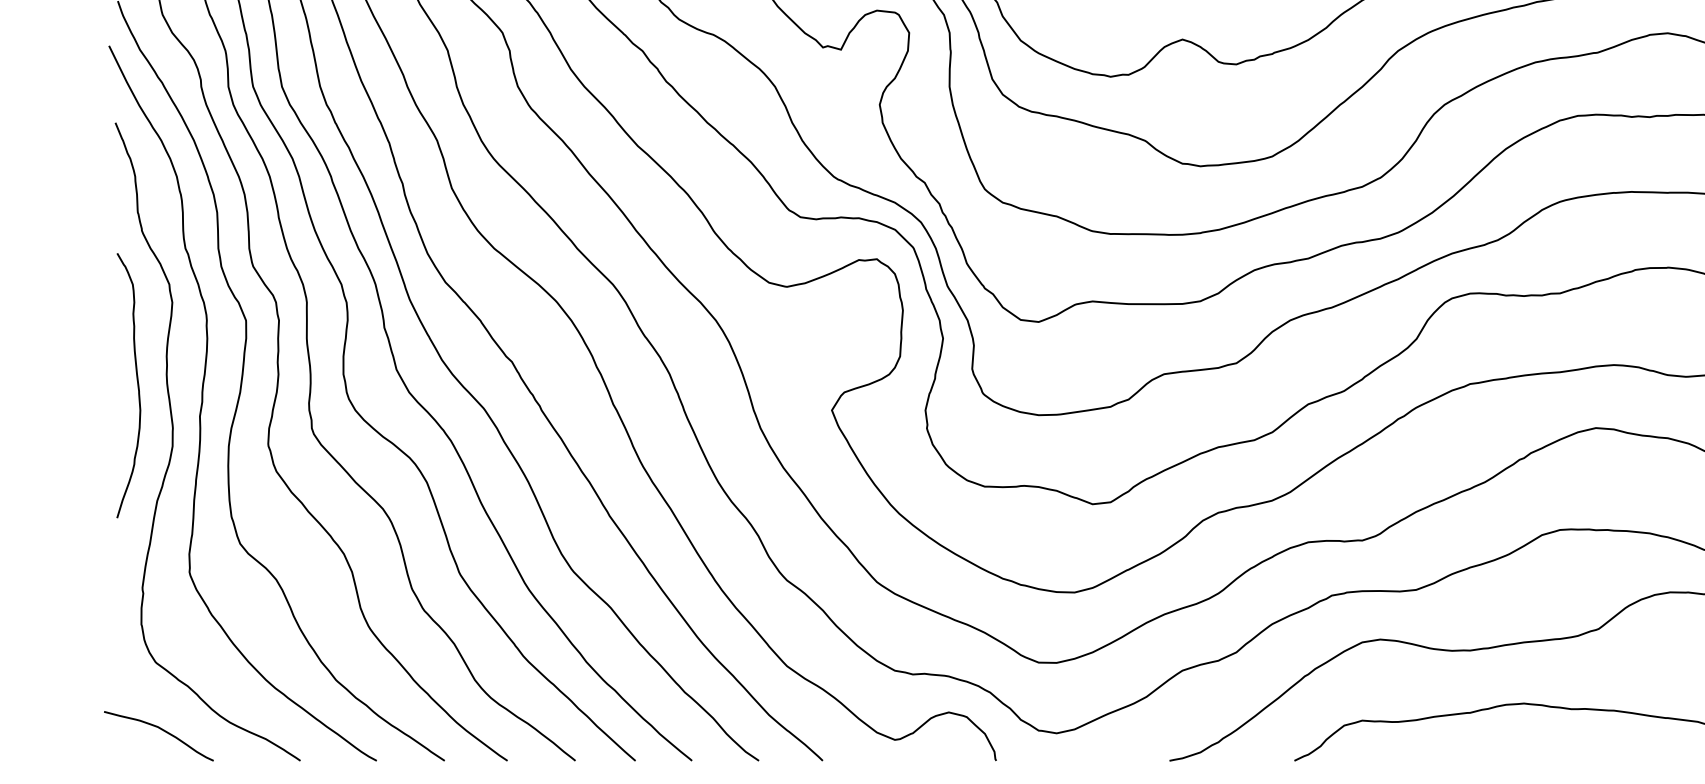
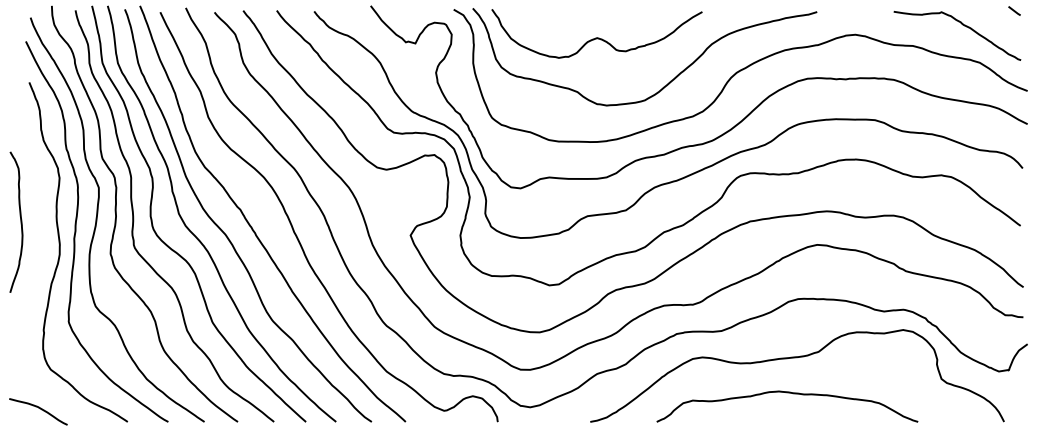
curve: (136, 384) -> (20, 221), moved
curve: (162, 731) -> (40, 409), moved

